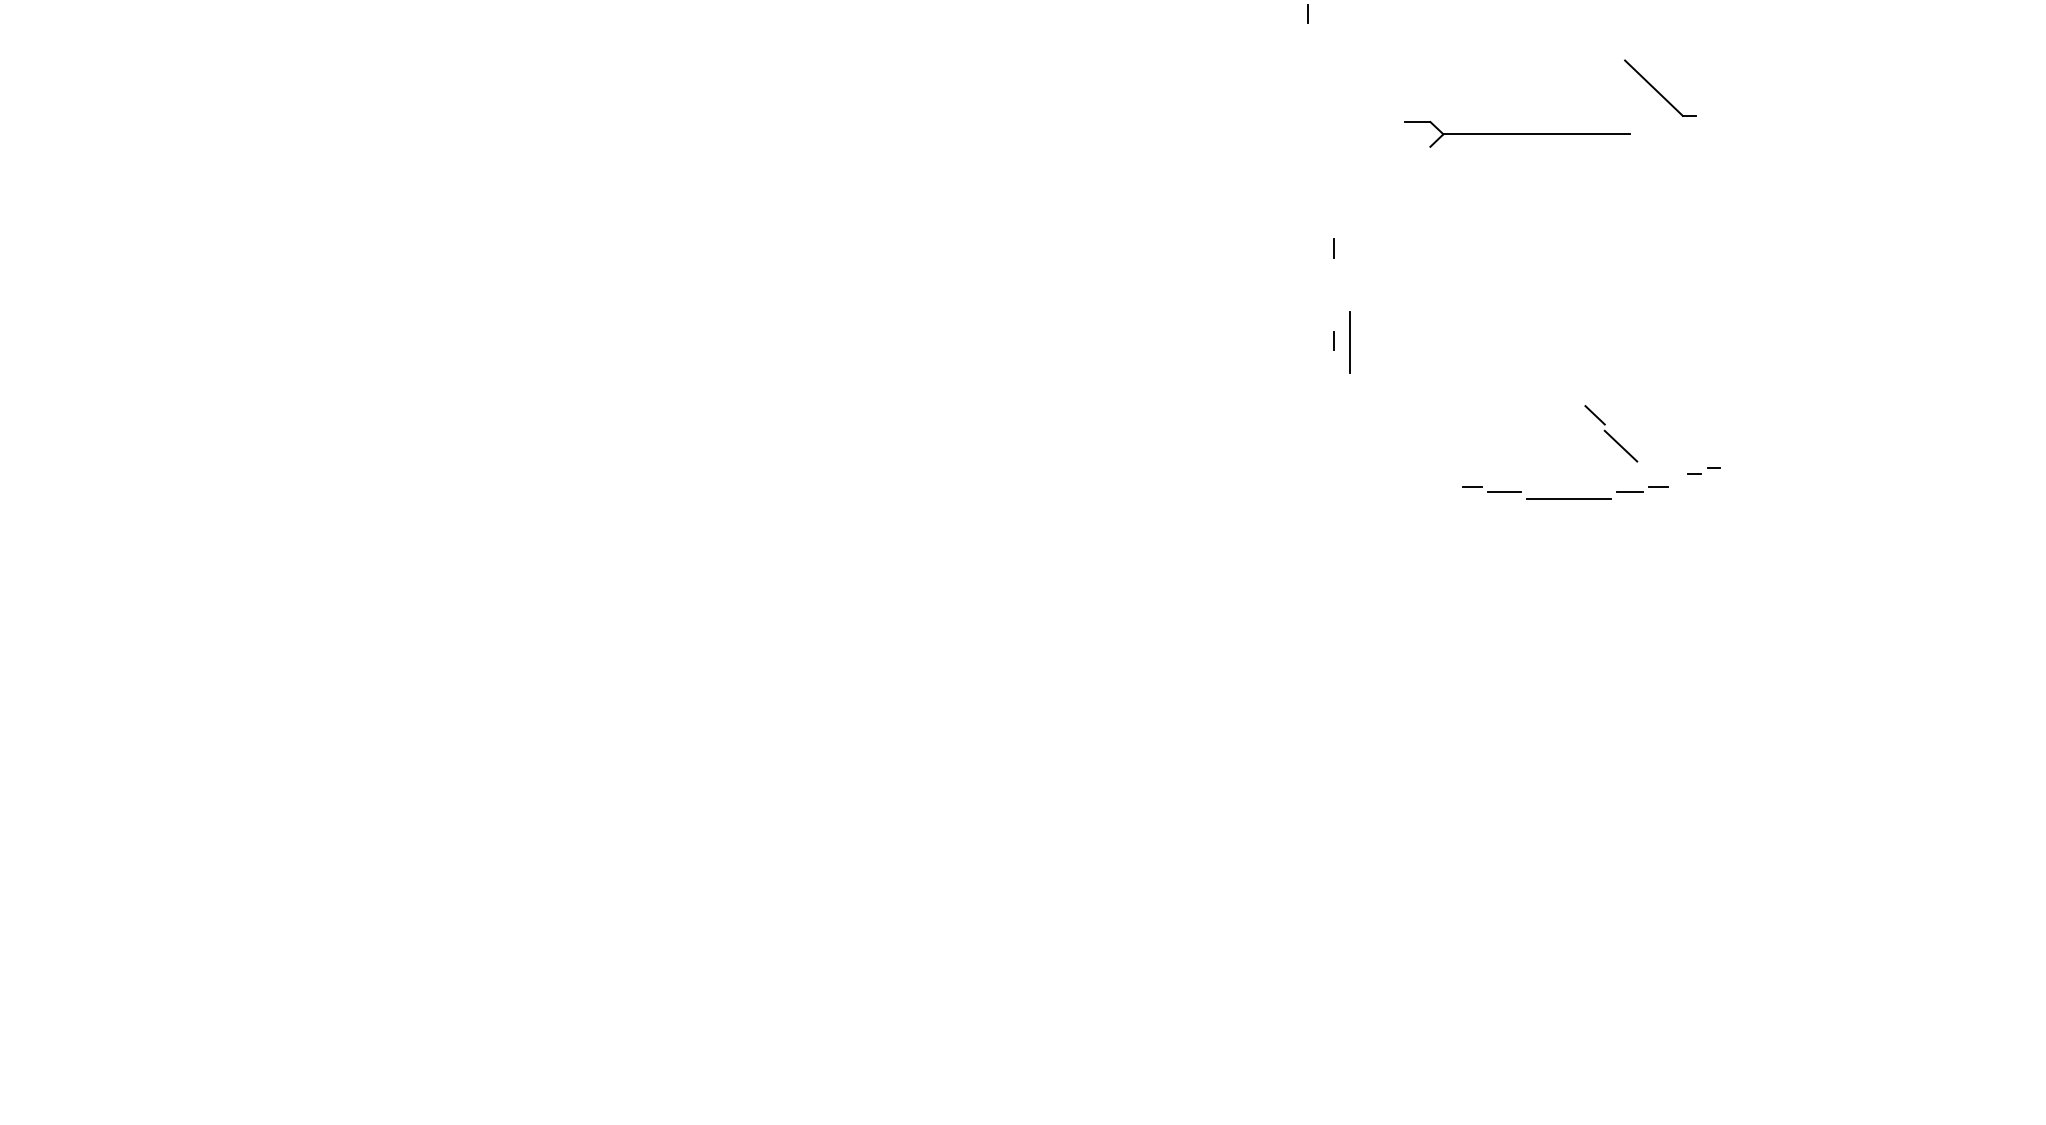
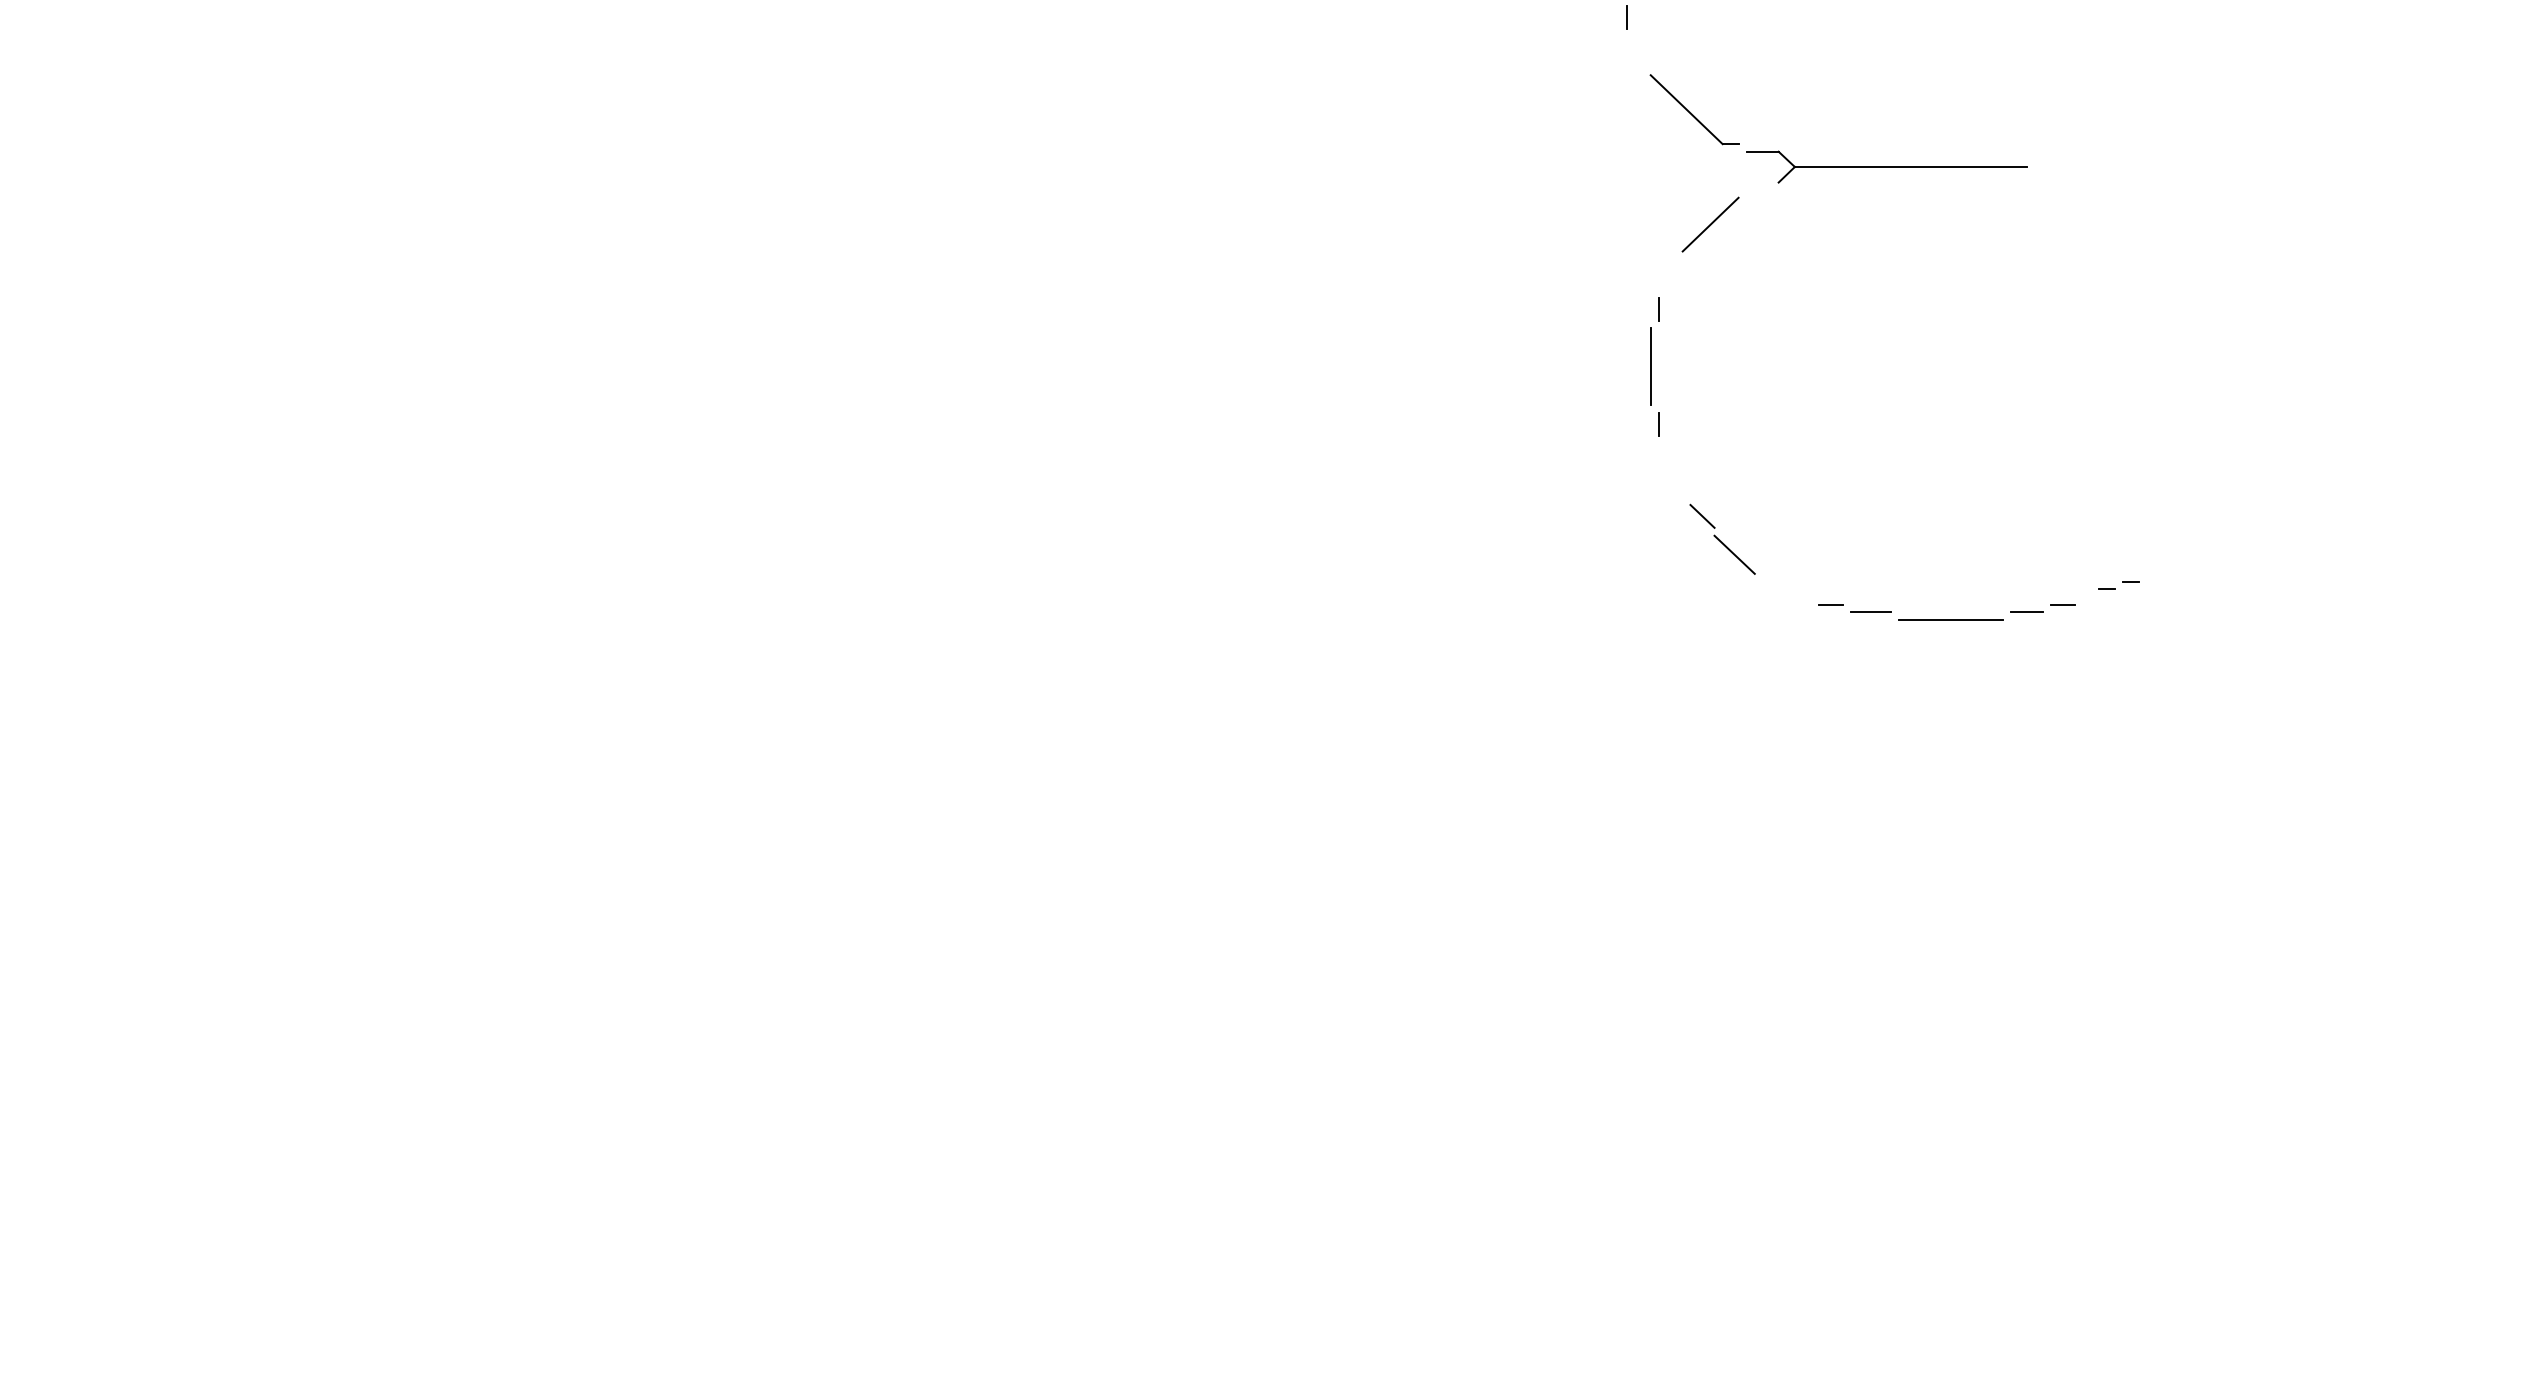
part: (1660, 88) -> (1694, 109), moved
line: (1375, 180) -> (1710, 224), added
line: (1349, 342) -> (1650, 366), moved
part: (1611, 433) -> (1722, 538), moved

